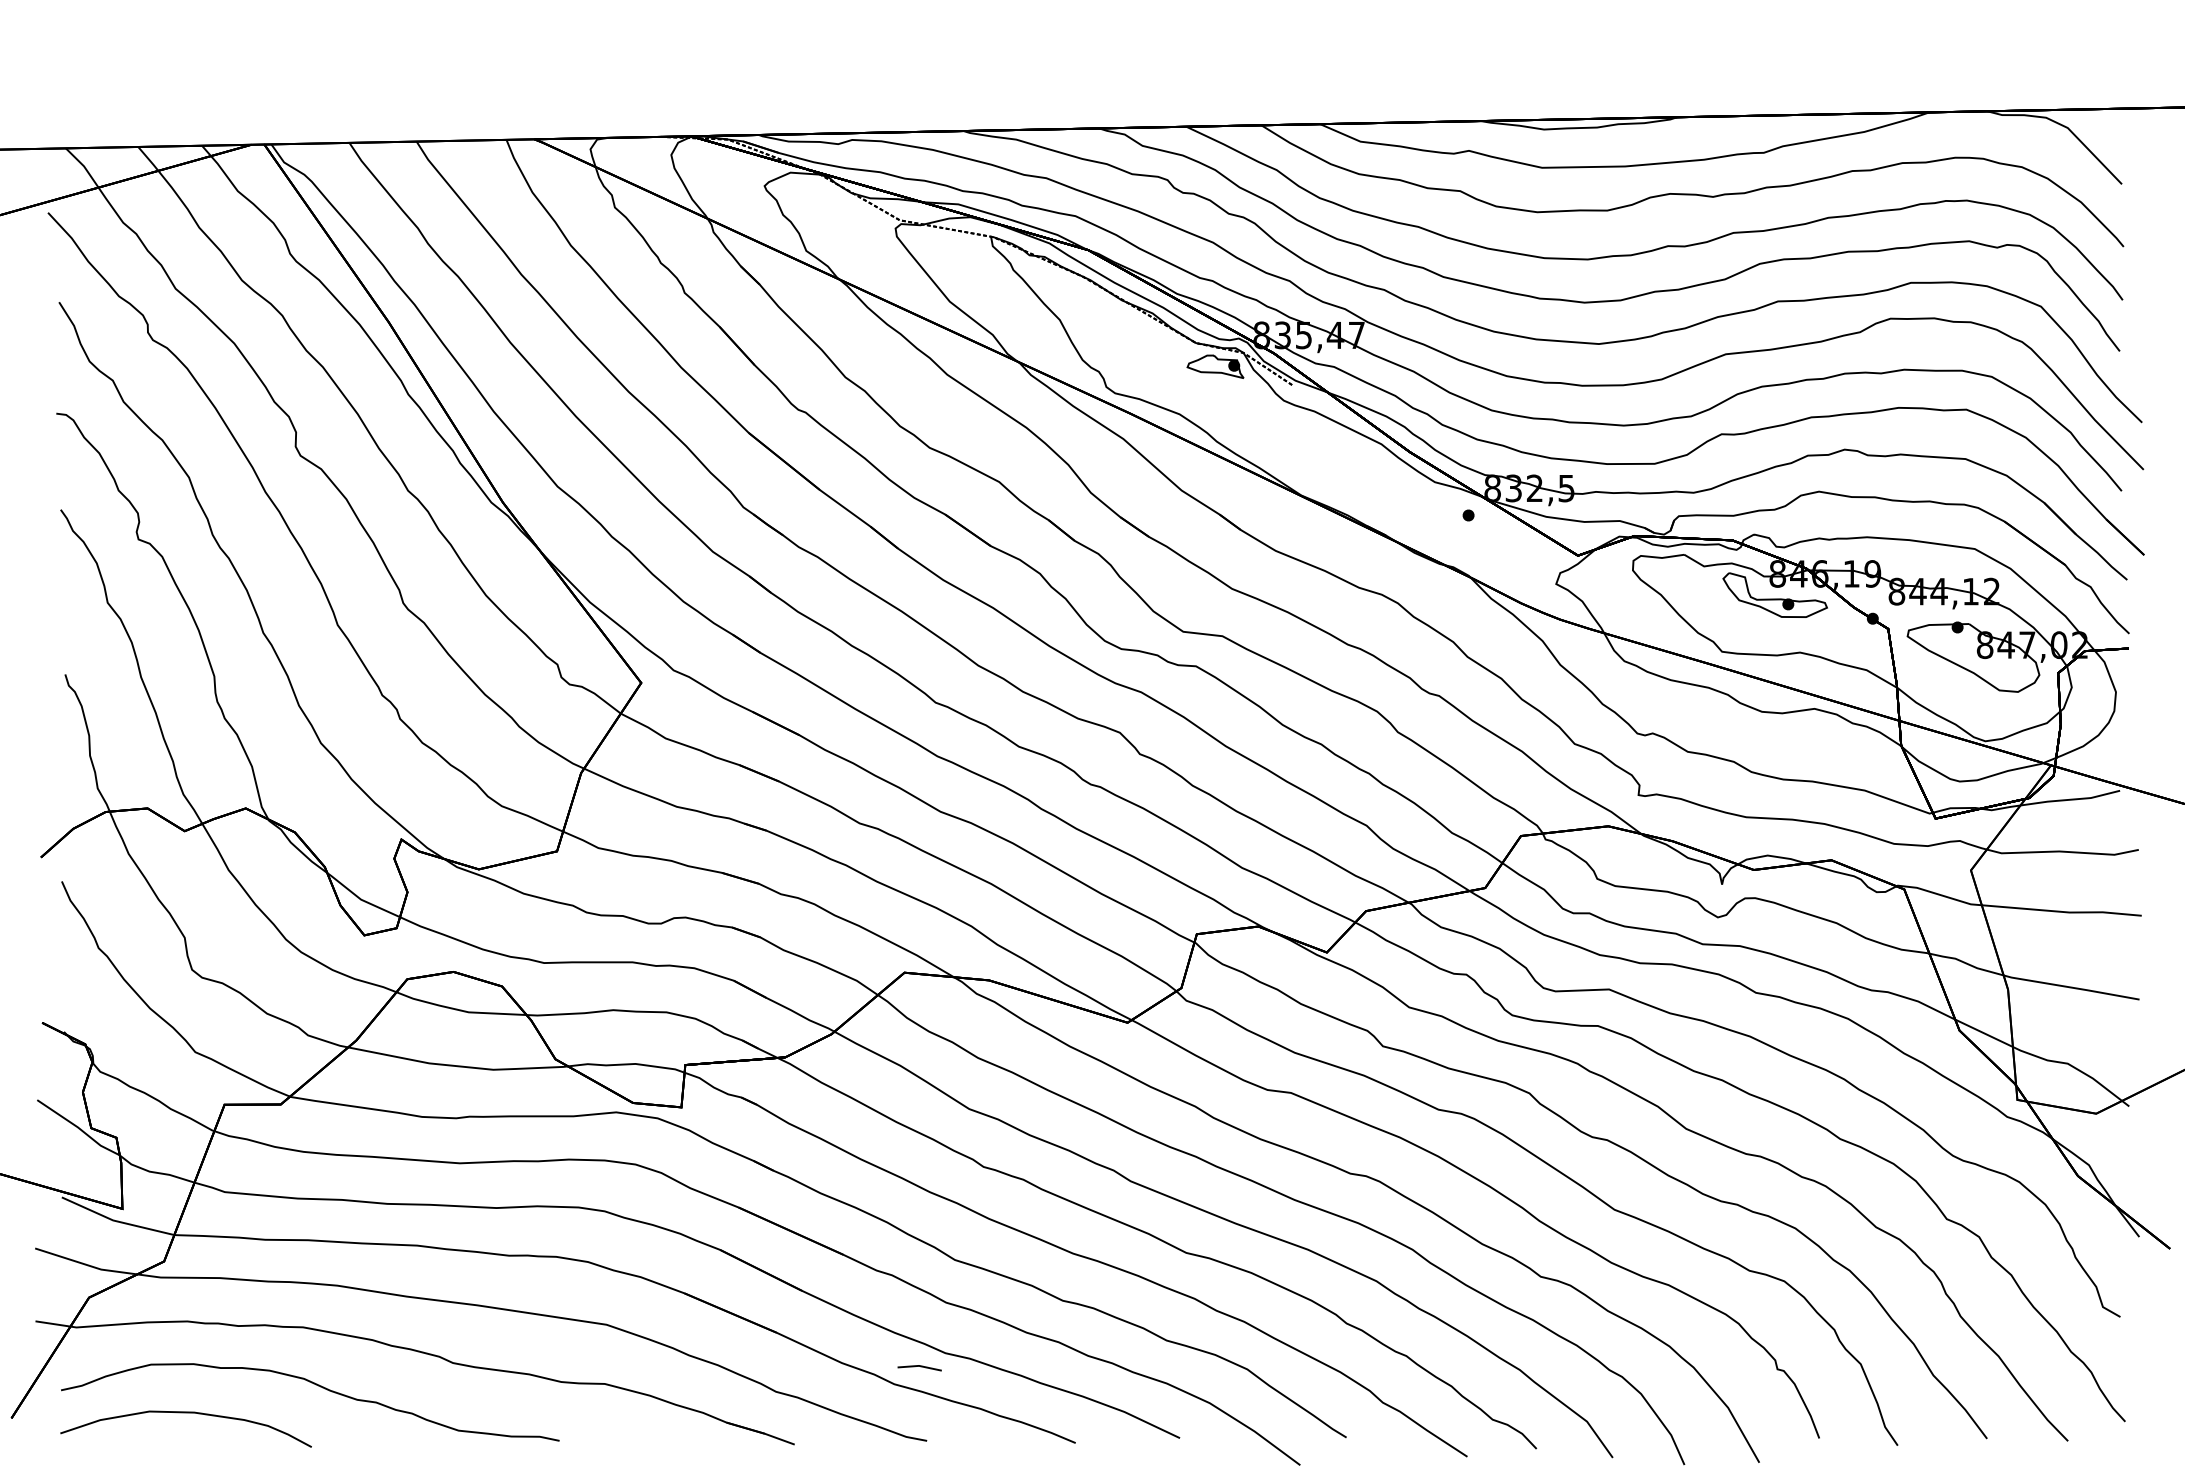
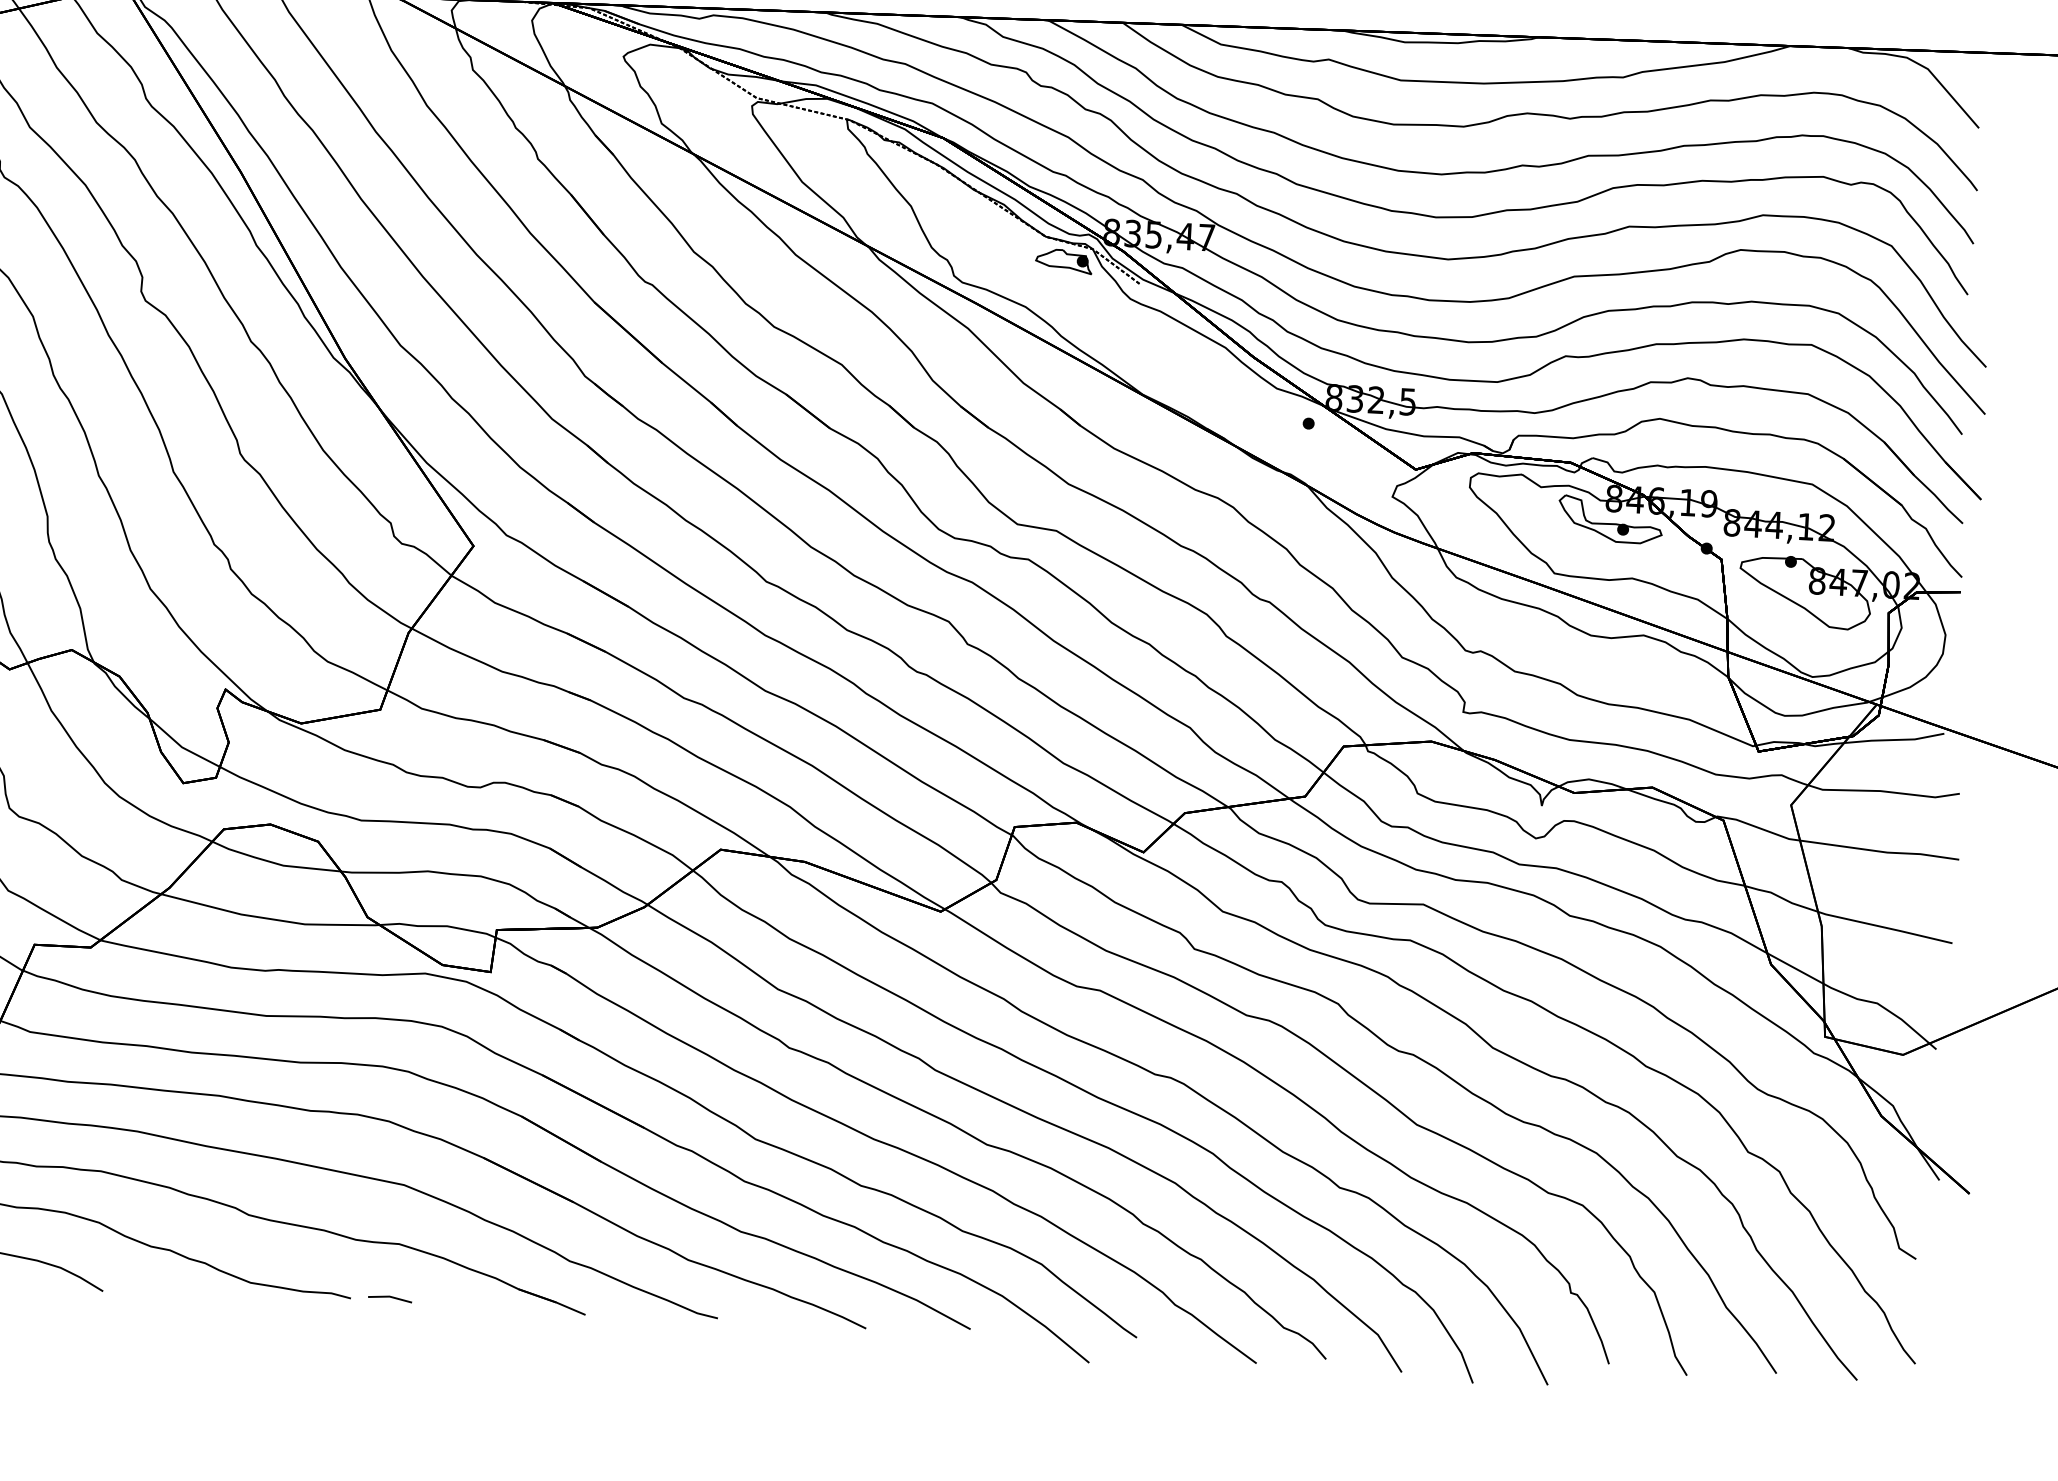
line: (920, 1367) -> (390, 1298), moved

